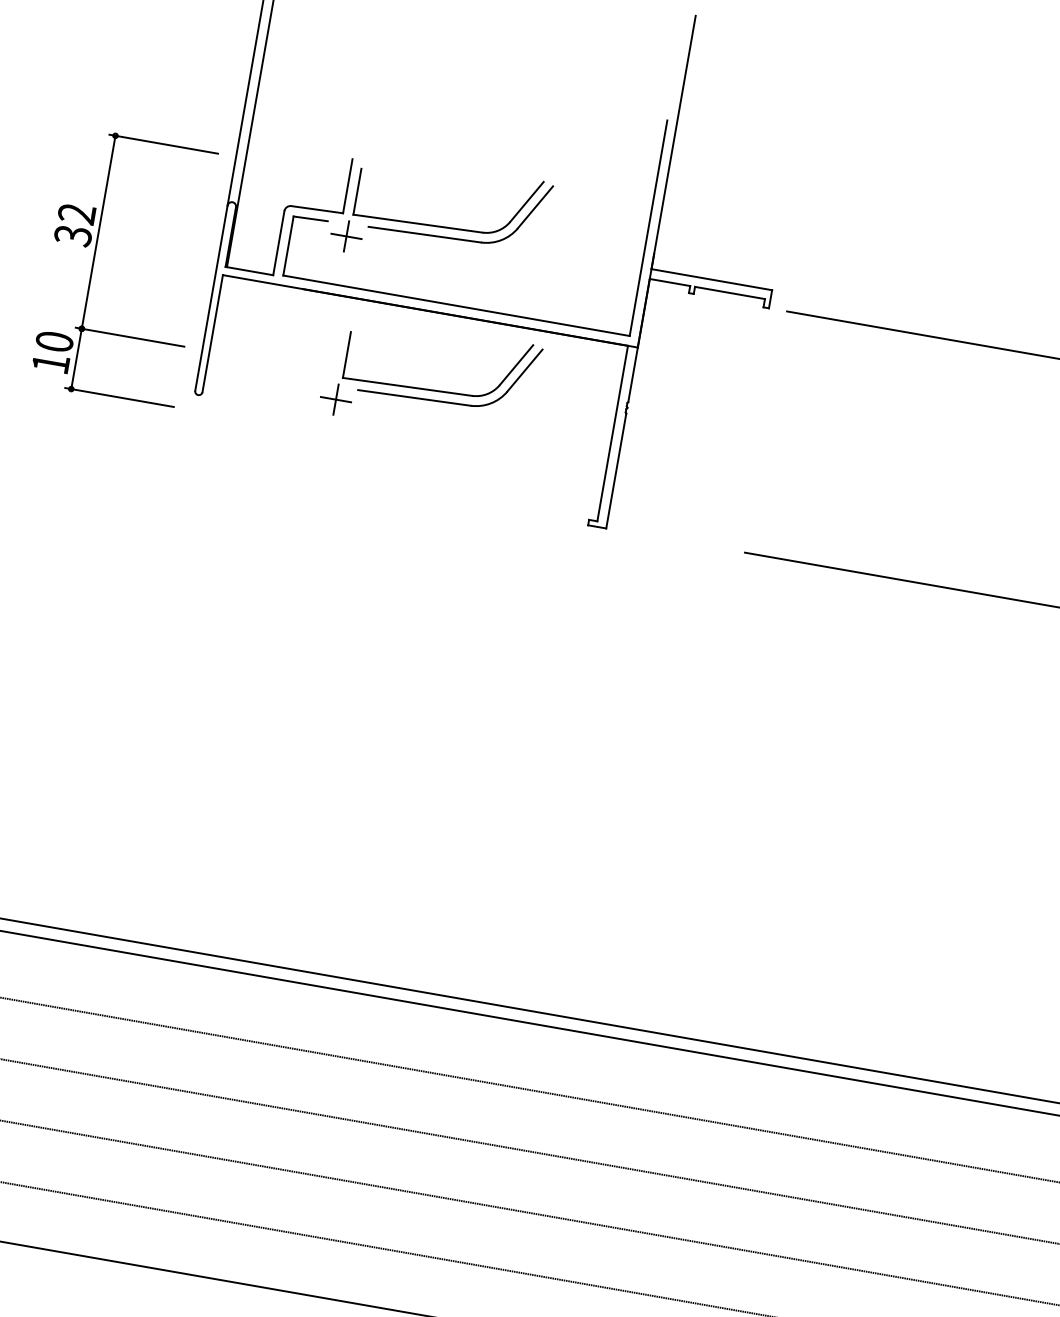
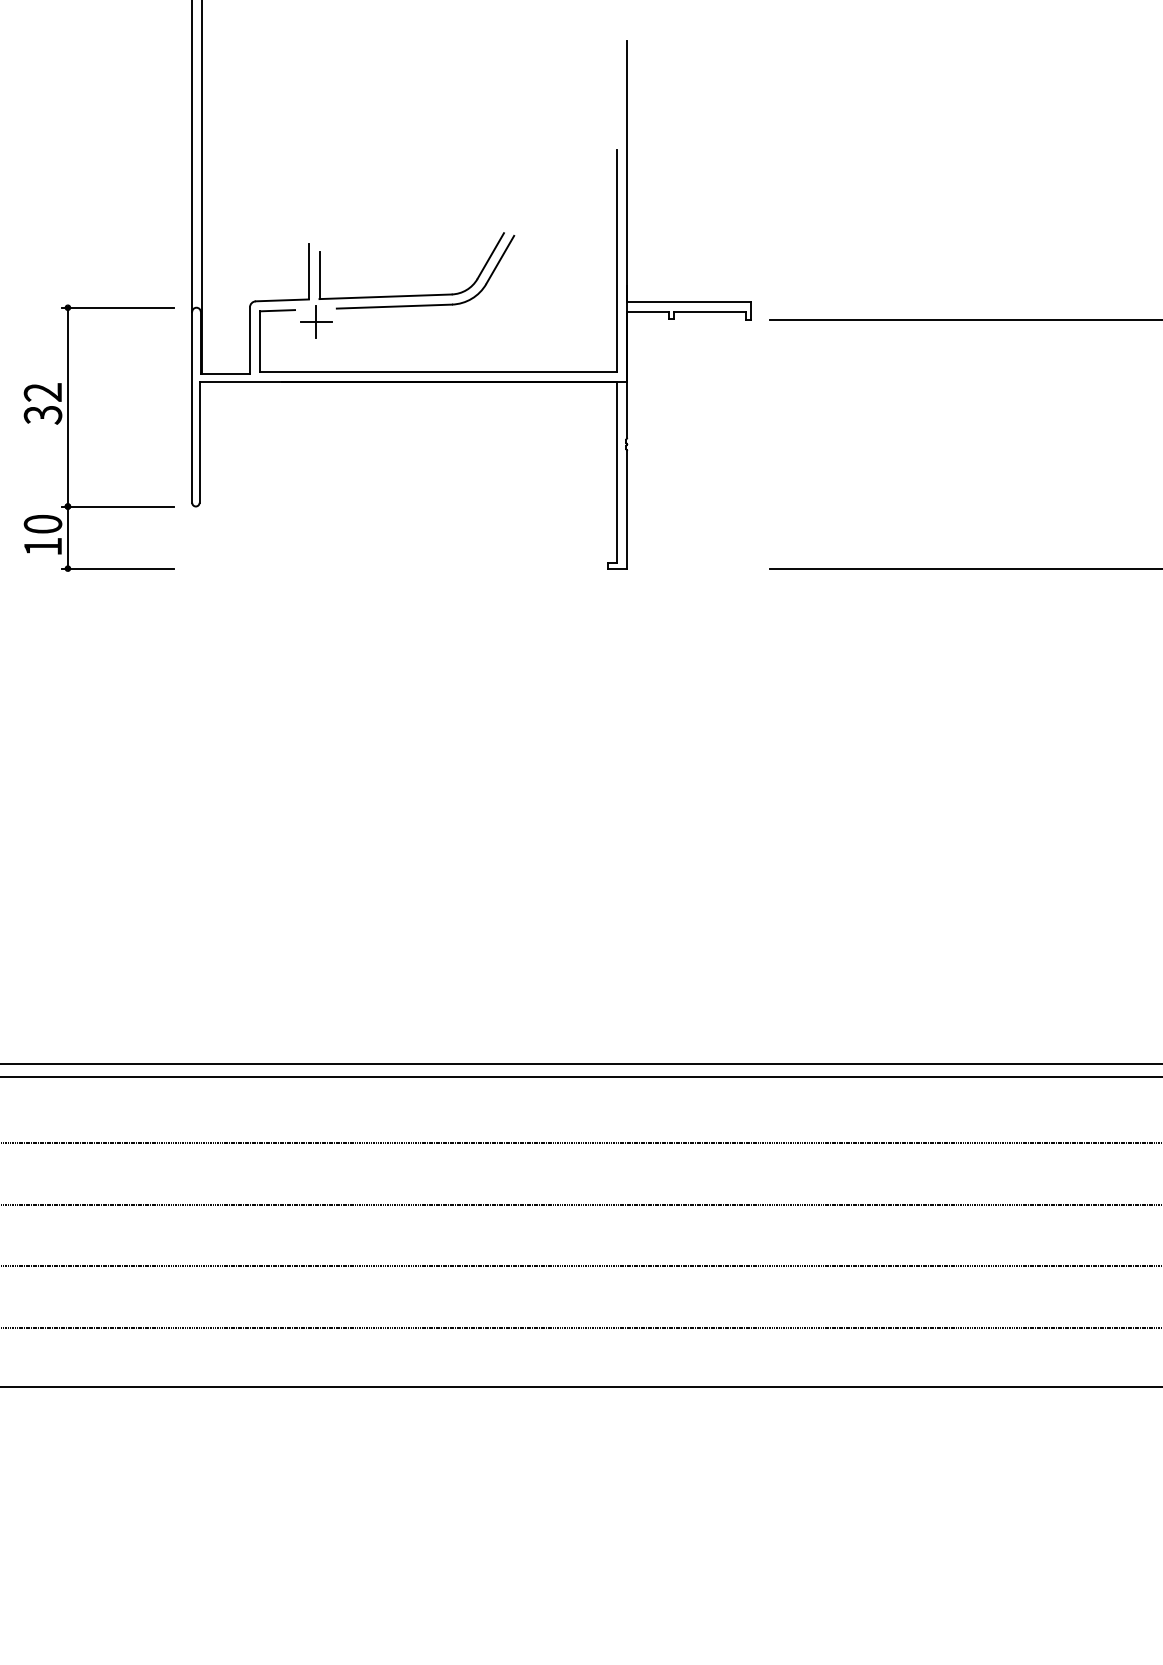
part: (94, 261) -> (68, 437), moved
part: (428, 389) -> (425, 460), removed

